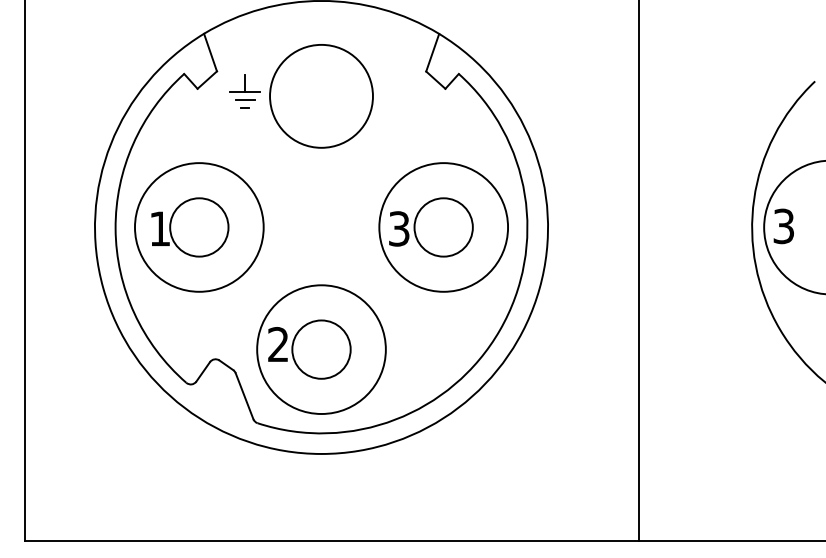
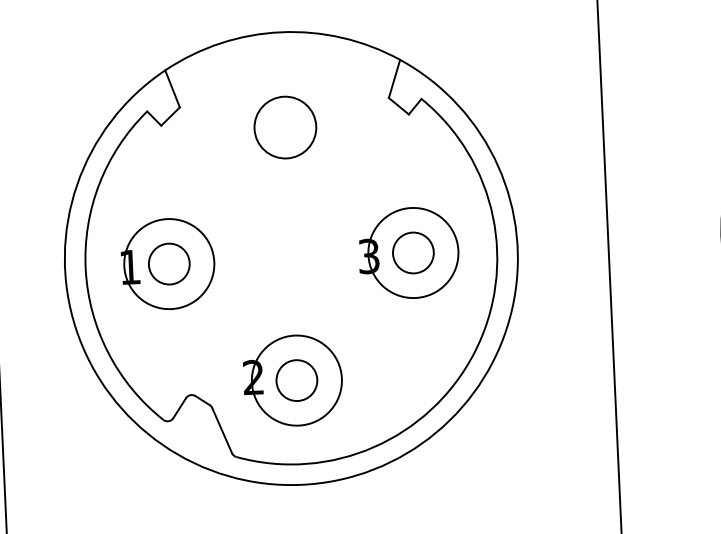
part: (244, 91) -> (208, 126), removed
circle: (321, 95) -> (285, 126), size x0.6
circle: (198, 227) -> (168, 264), size x0.7
circle: (199, 227) -> (169, 264), size x0.7
circle: (443, 227) -> (413, 253), size x0.7
circle: (443, 227) -> (413, 253), size x0.7
circle: (321, 349) -> (296, 380), size x0.7
circle: (321, 349) -> (296, 380), size x0.7

